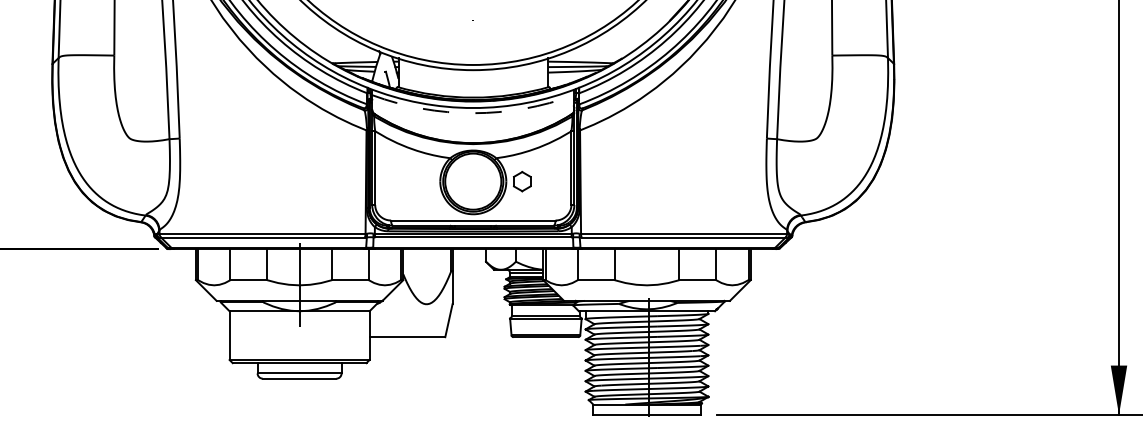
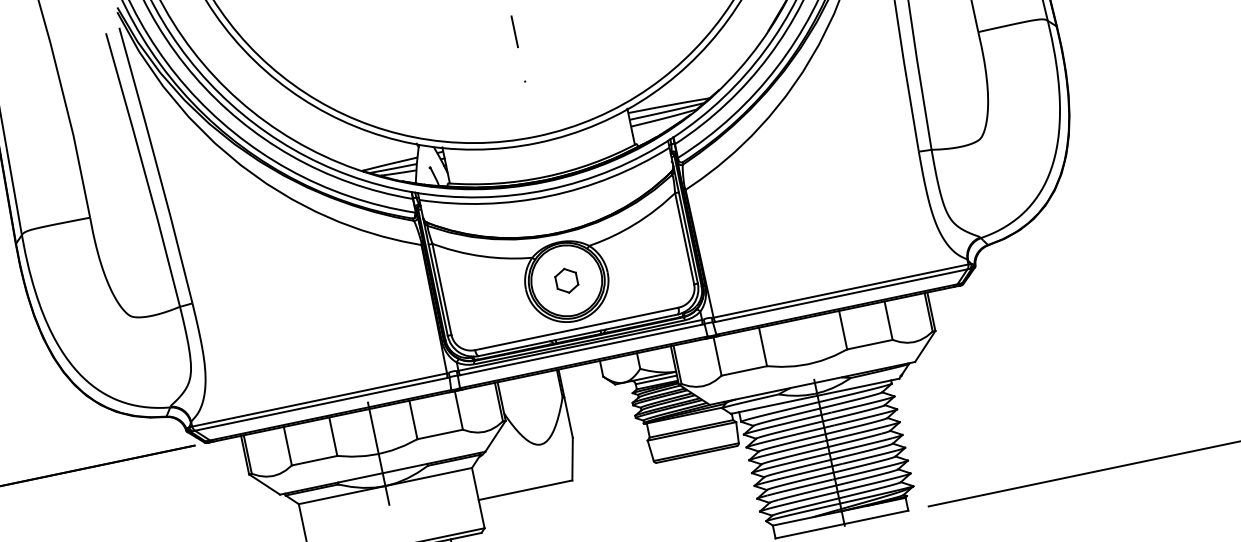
arc: (473, 113) -> (549, 196), dashed -> solid
part: (522, 181) -> (566, 280), moved

